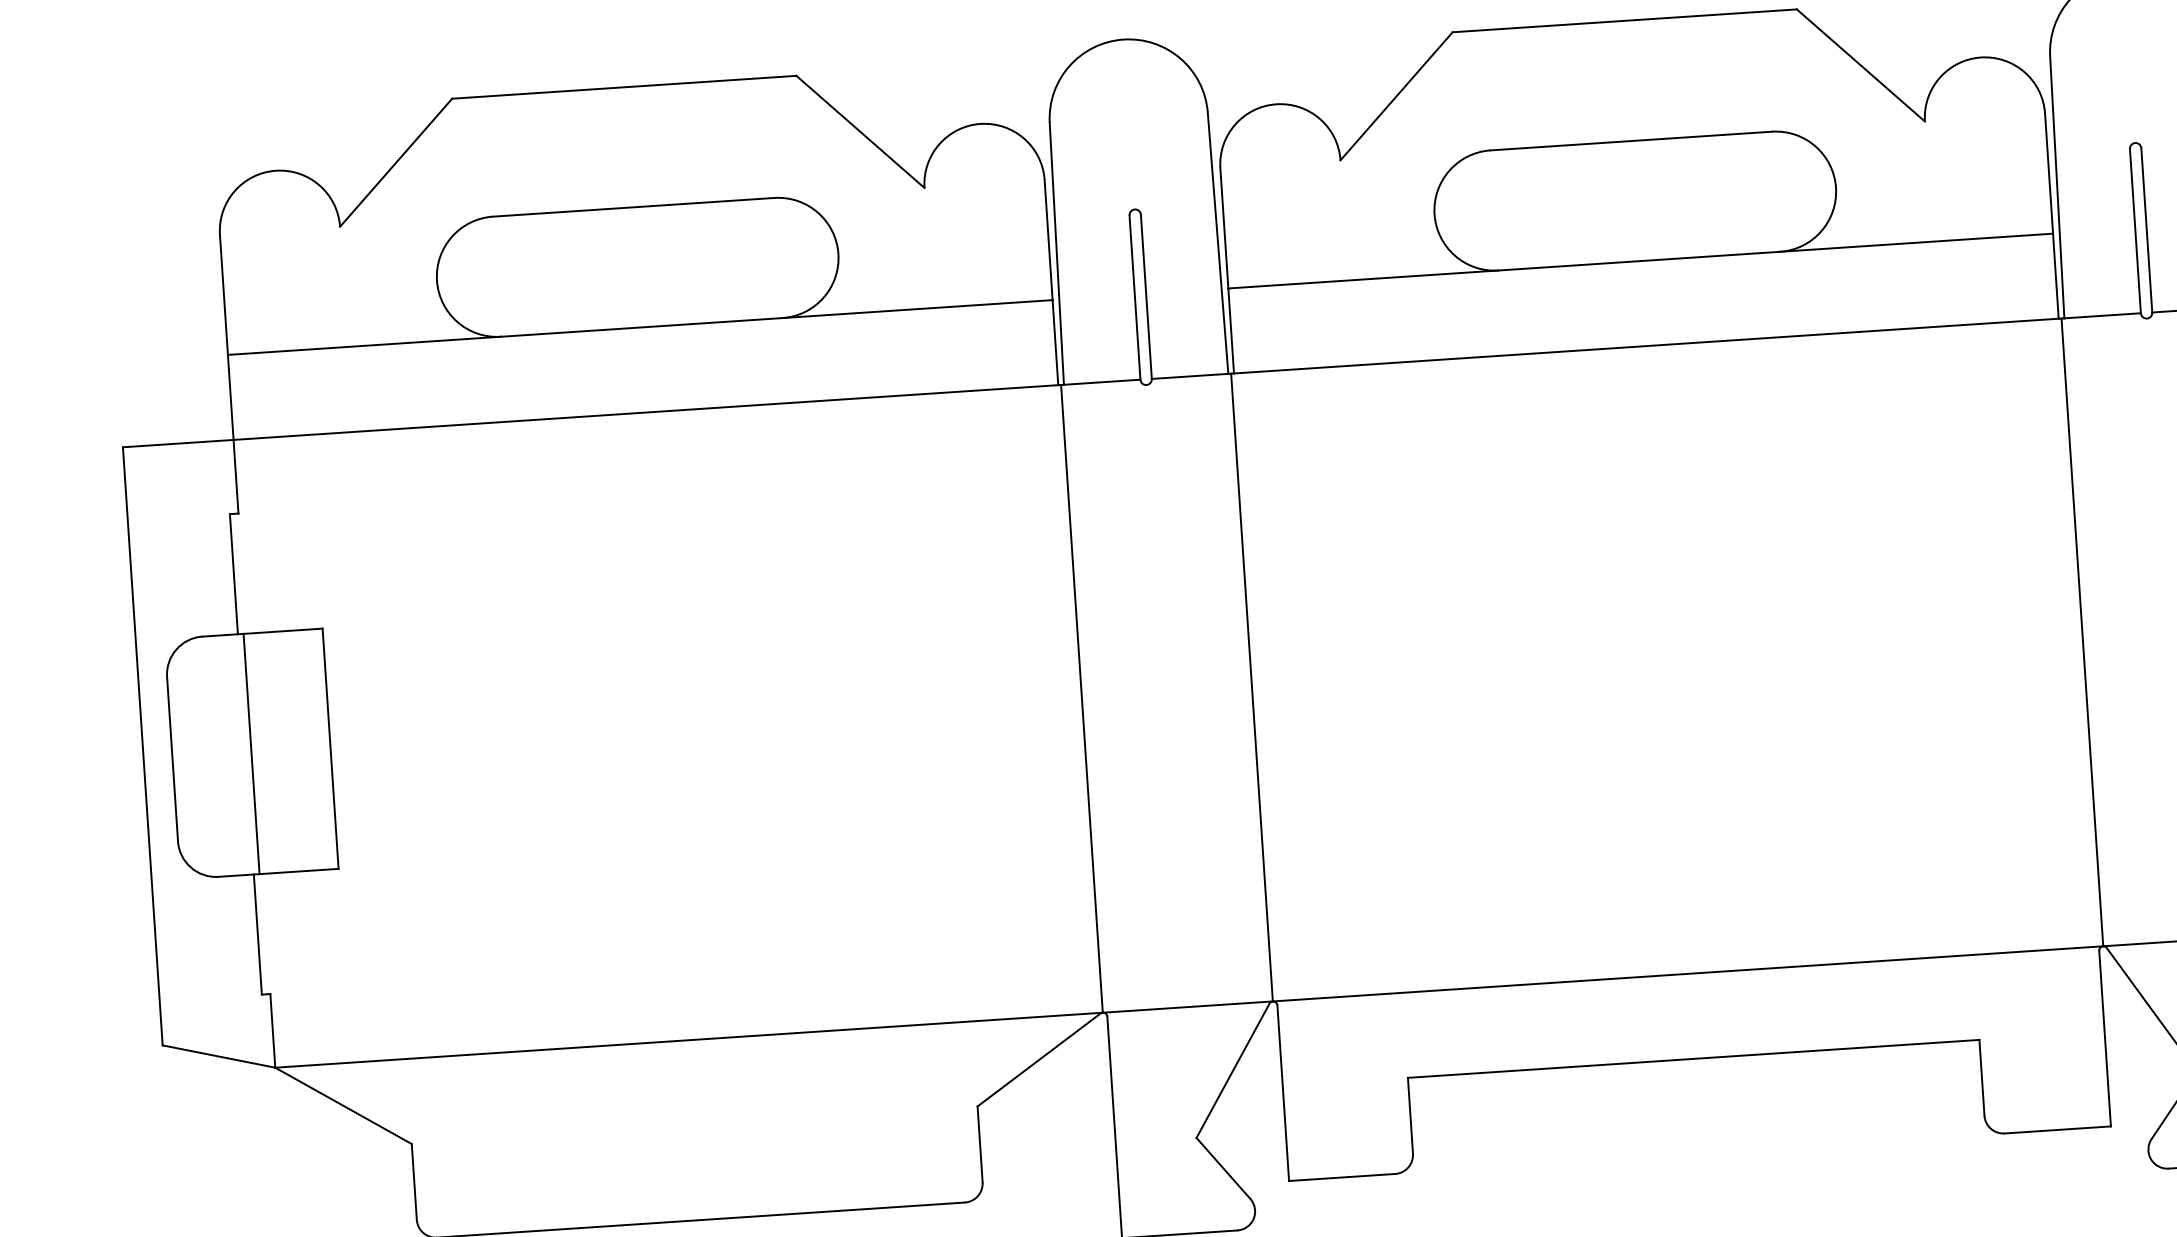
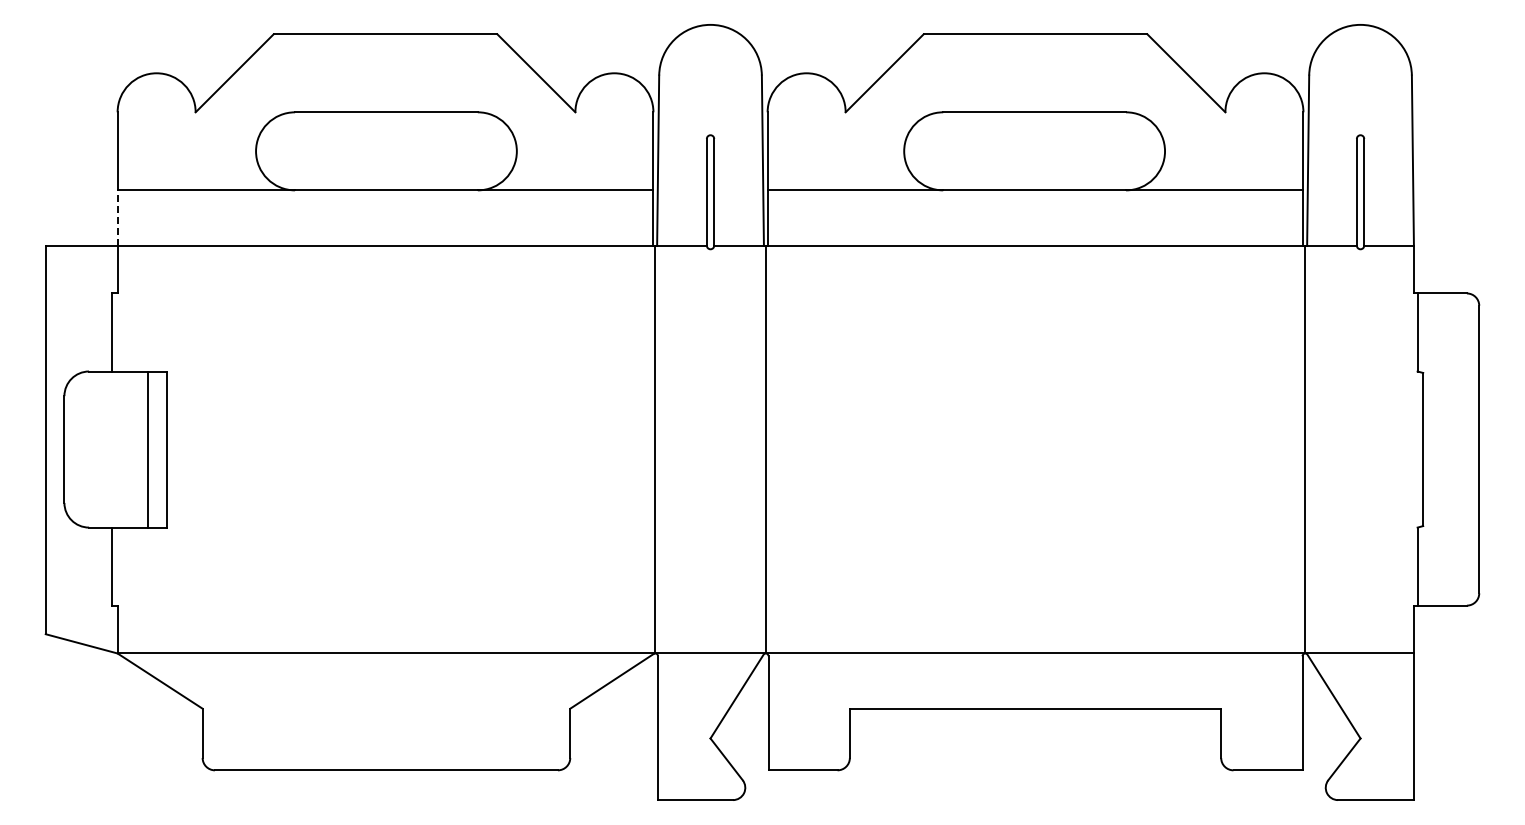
line: (230, 396) -> (117, 217), solid -> dashed
line: (251, 753) -> (147, 449), moved

